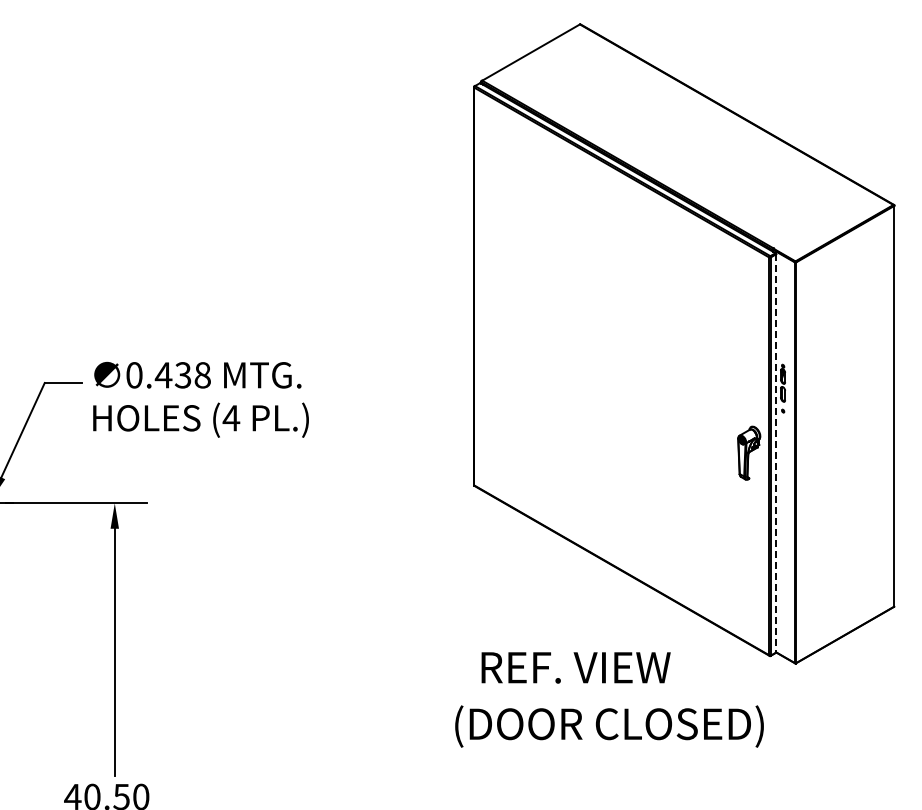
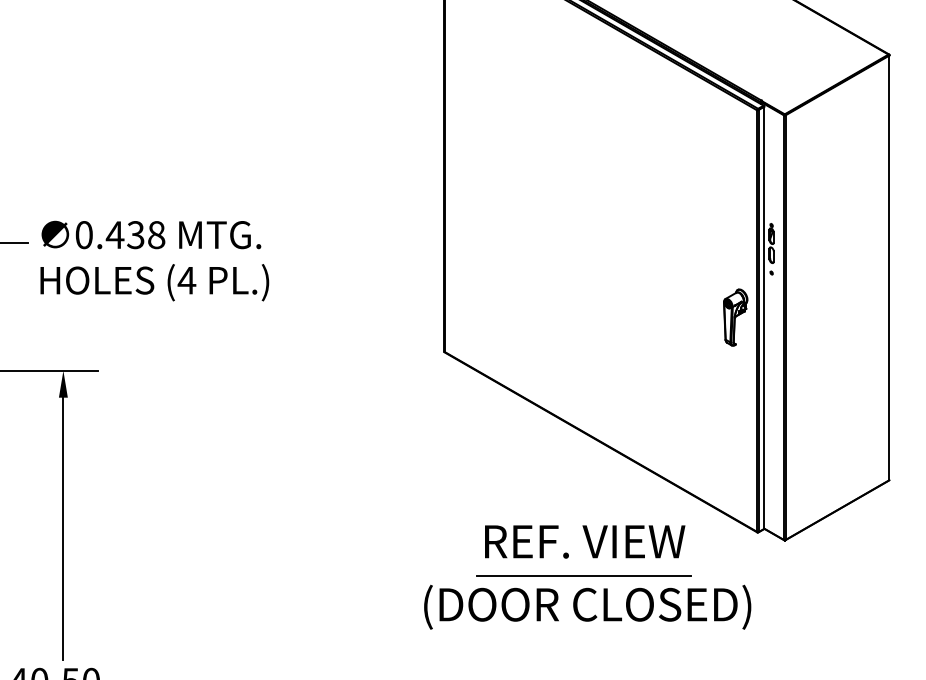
line: (776, 453) -> (764, 317), dashed -> solid
text: (575, 667) -> (584, 541), moved
line: (606, 696) -> (584, 575), added

